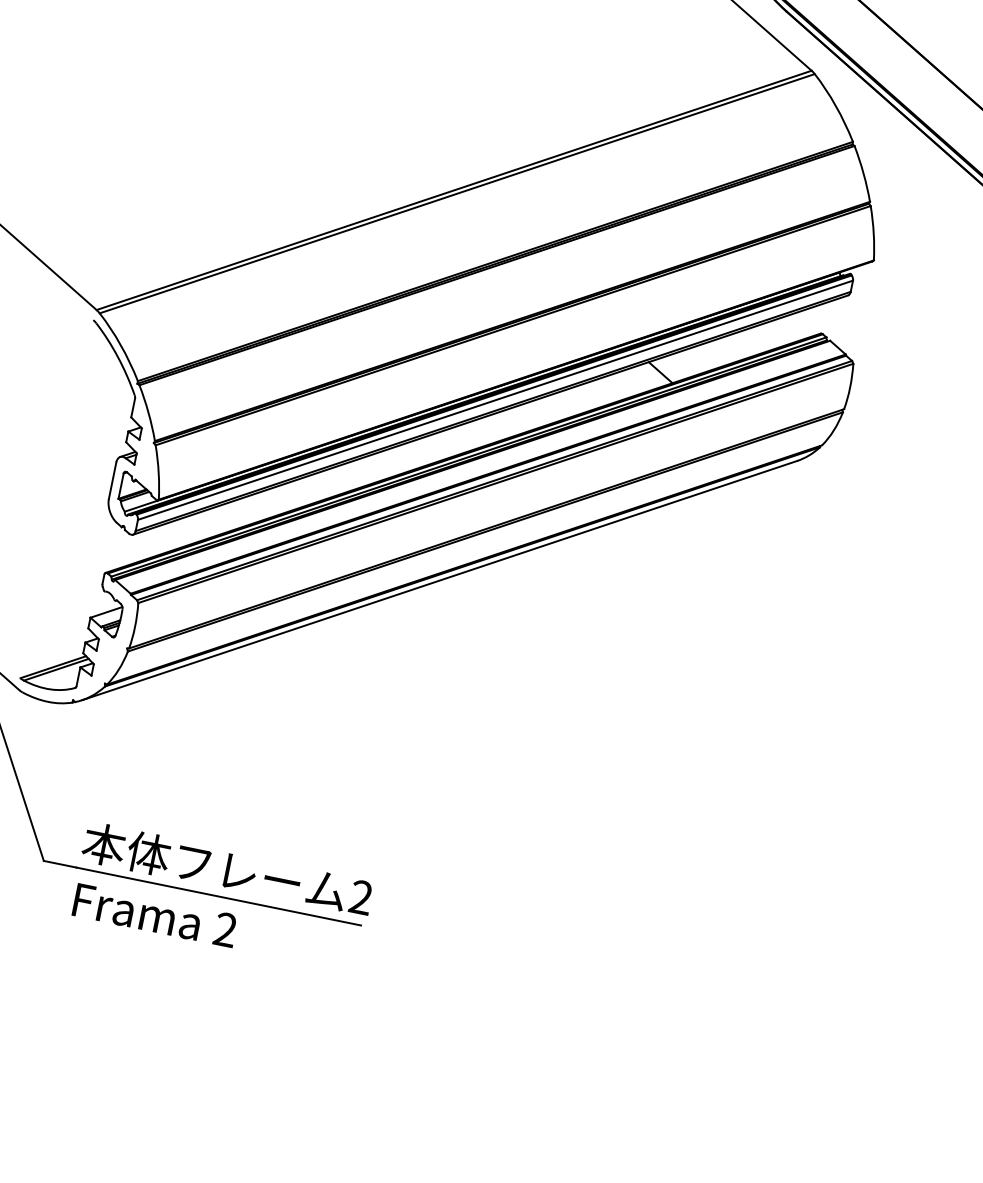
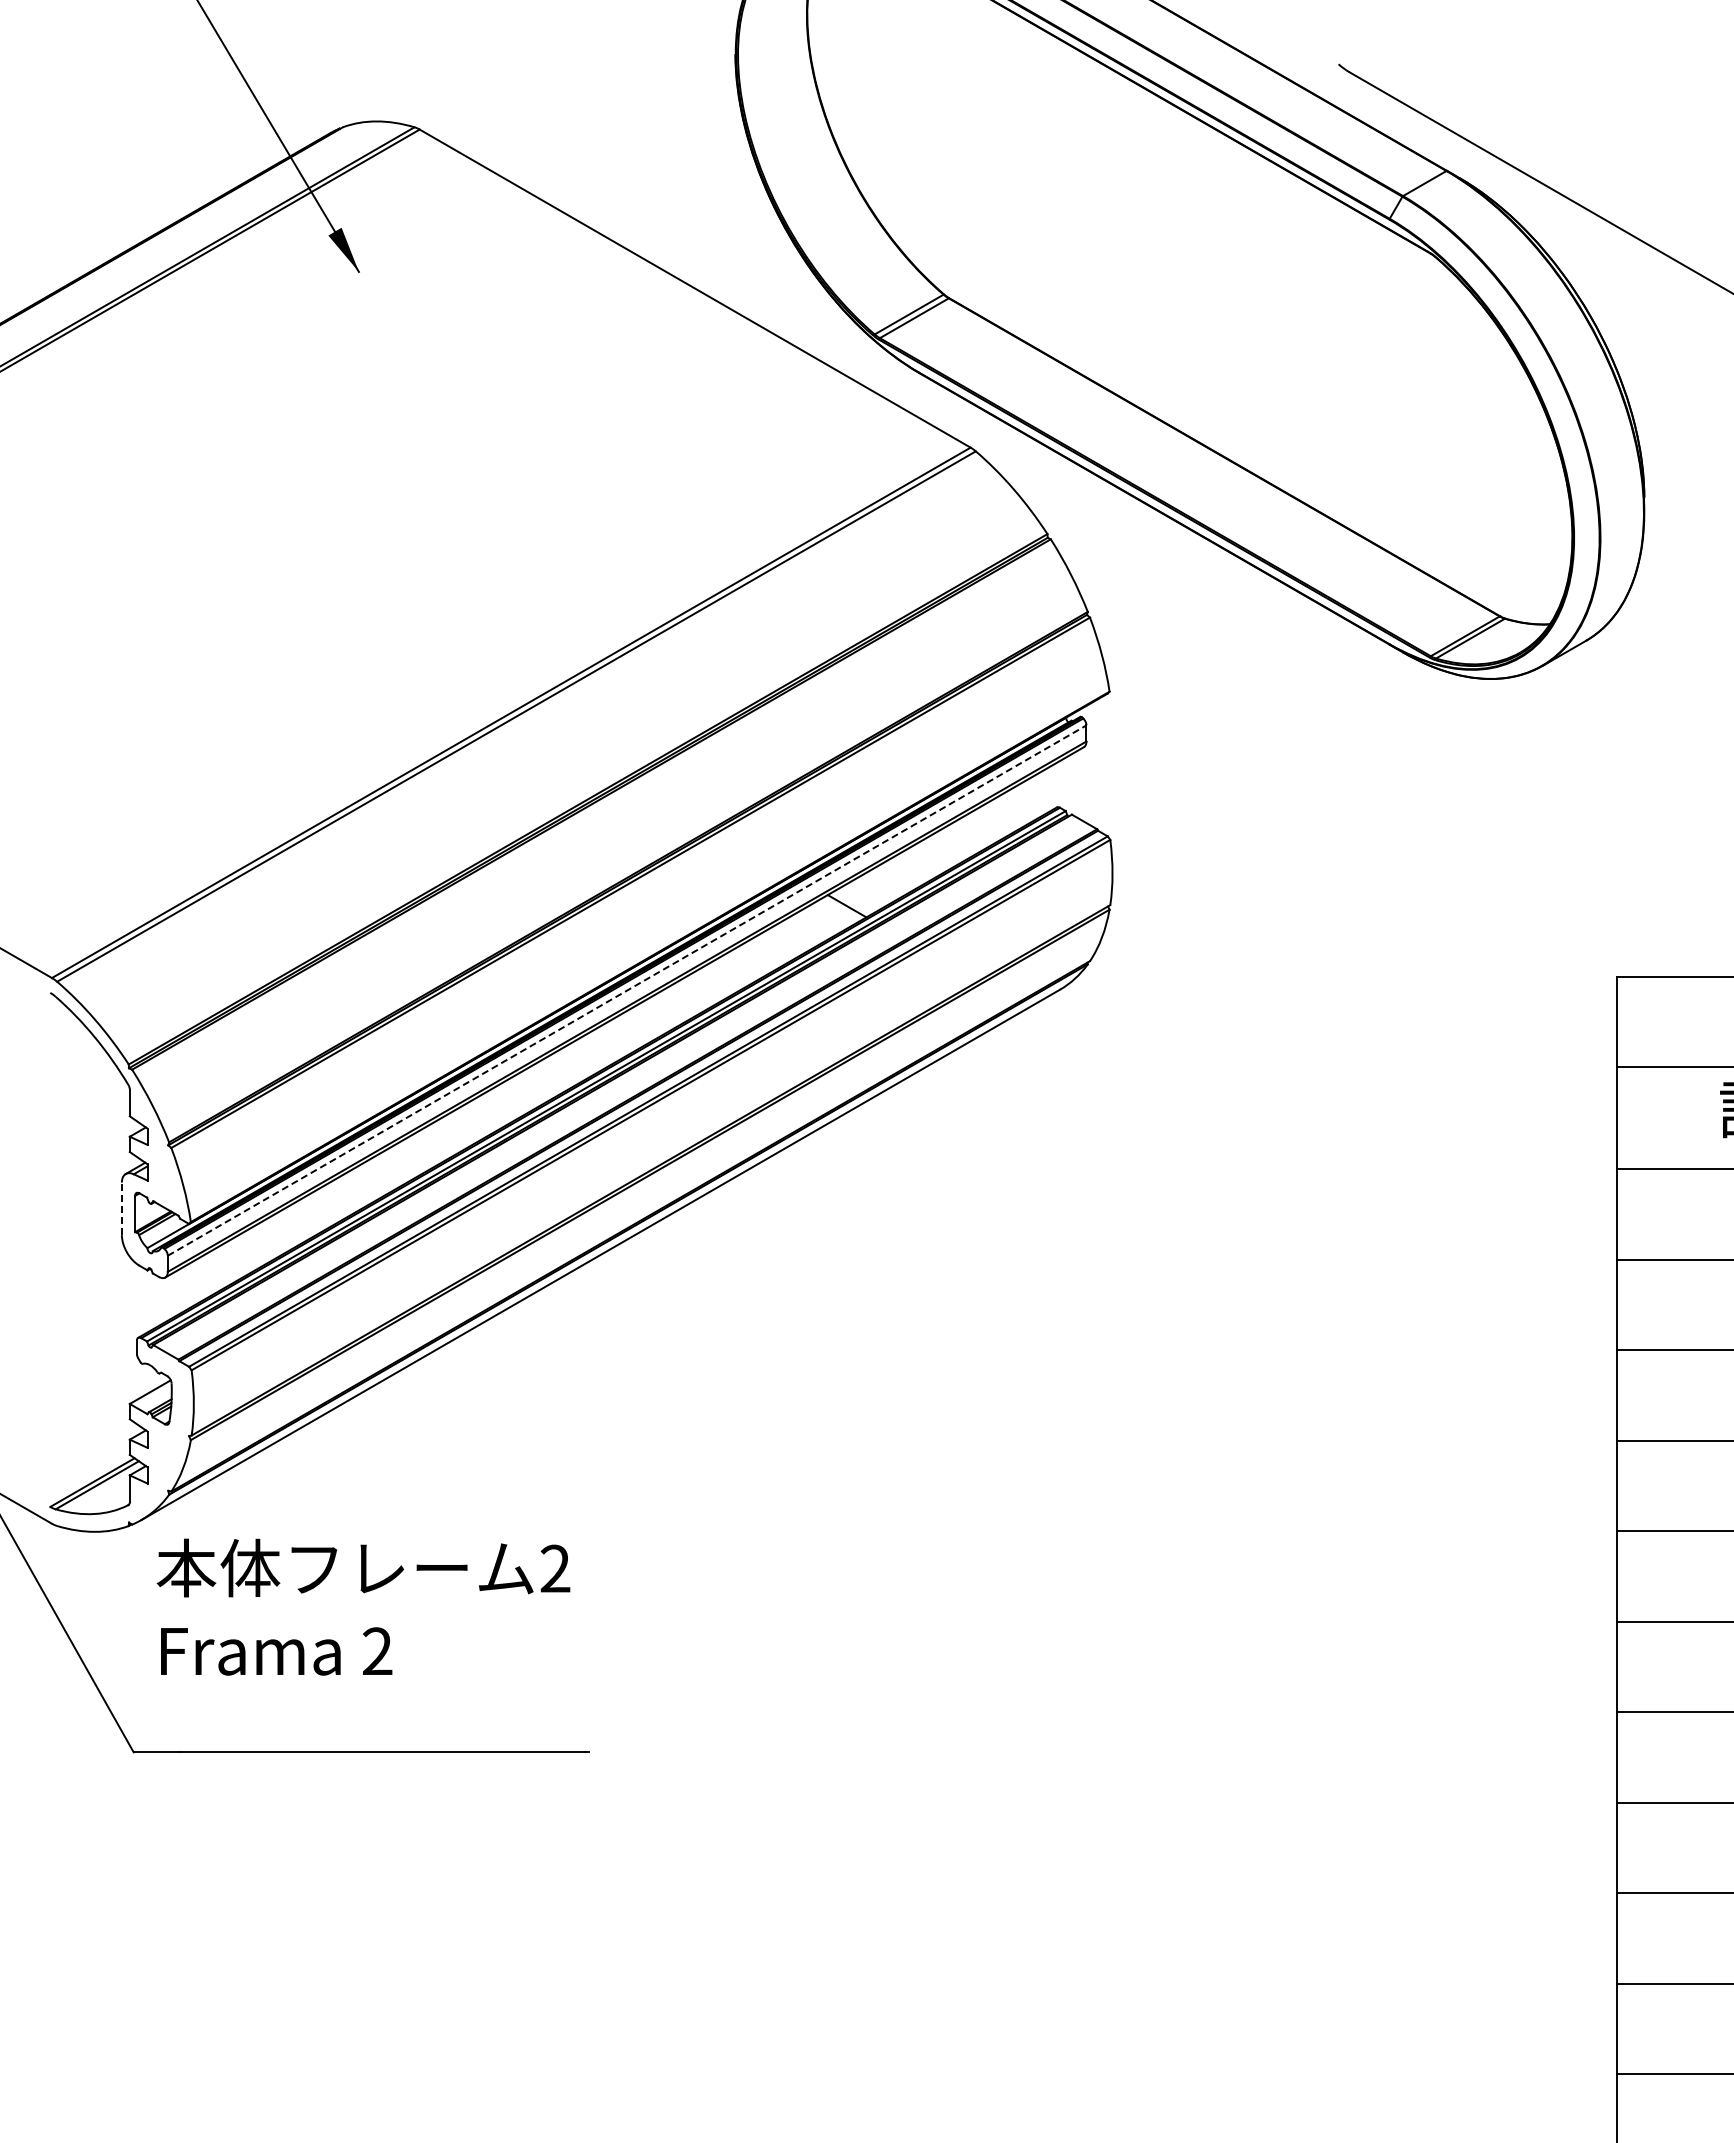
line: (495, 400) -> (627, 990), solid -> dashed
line: (112, 480) -> (121, 1208), solid -> dashed
text: (222, 896) -> (363, 1606), moved

